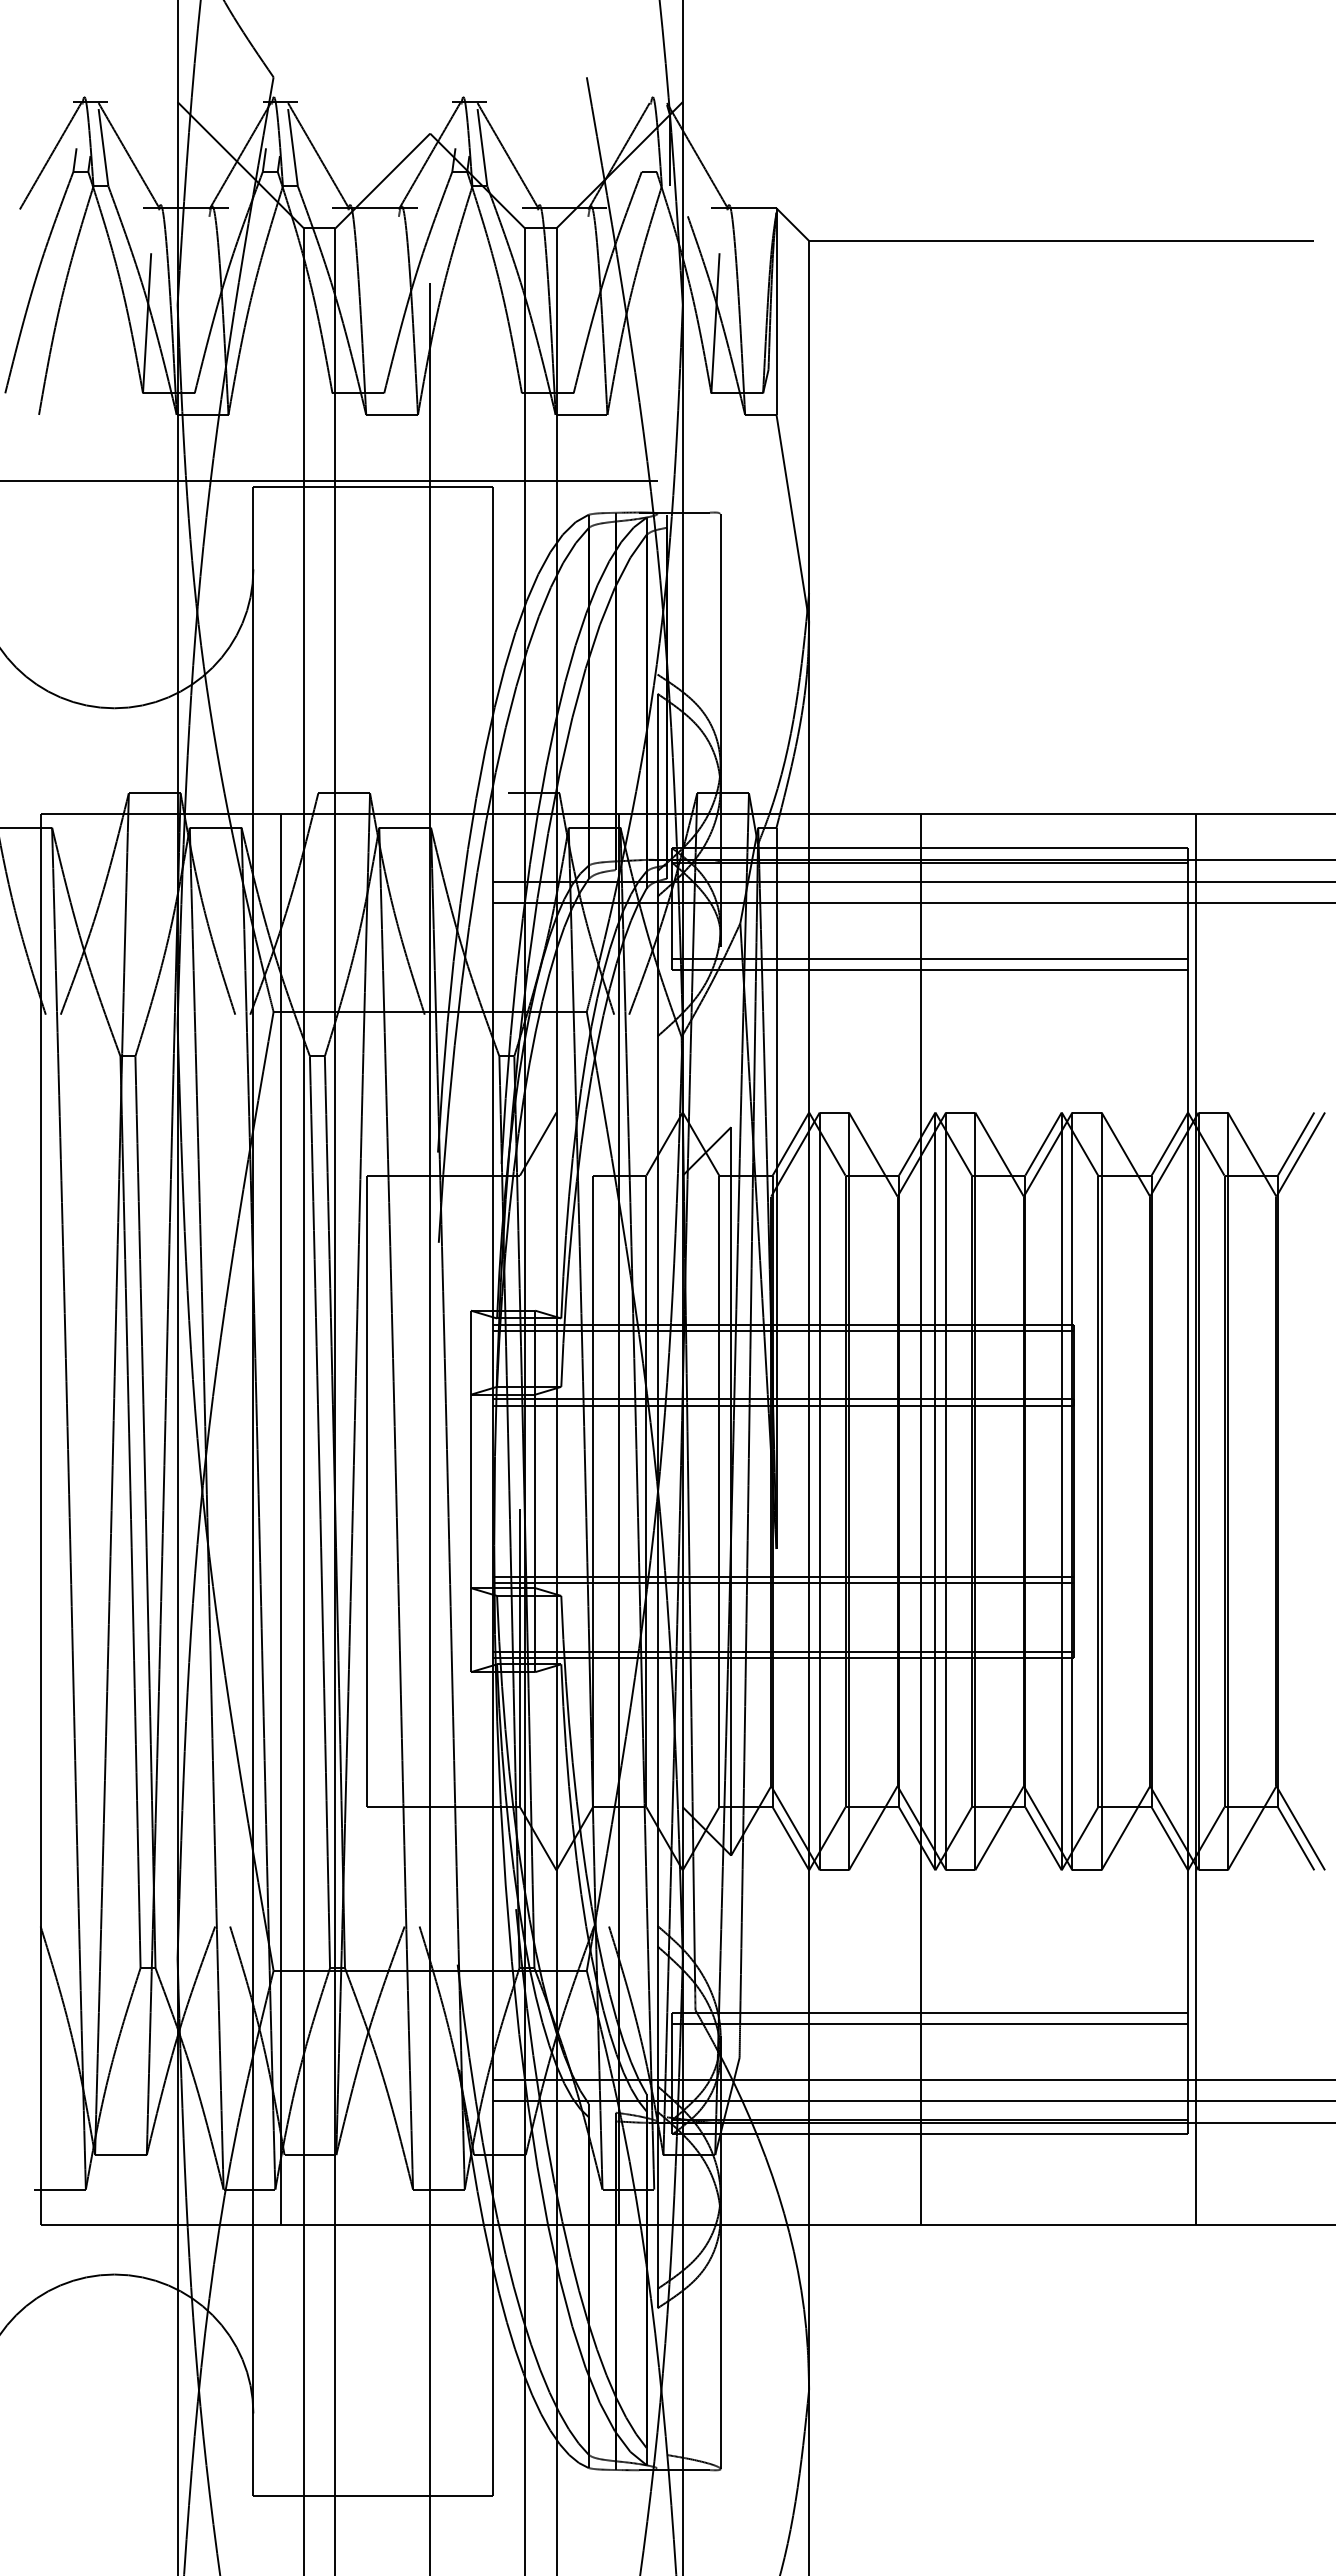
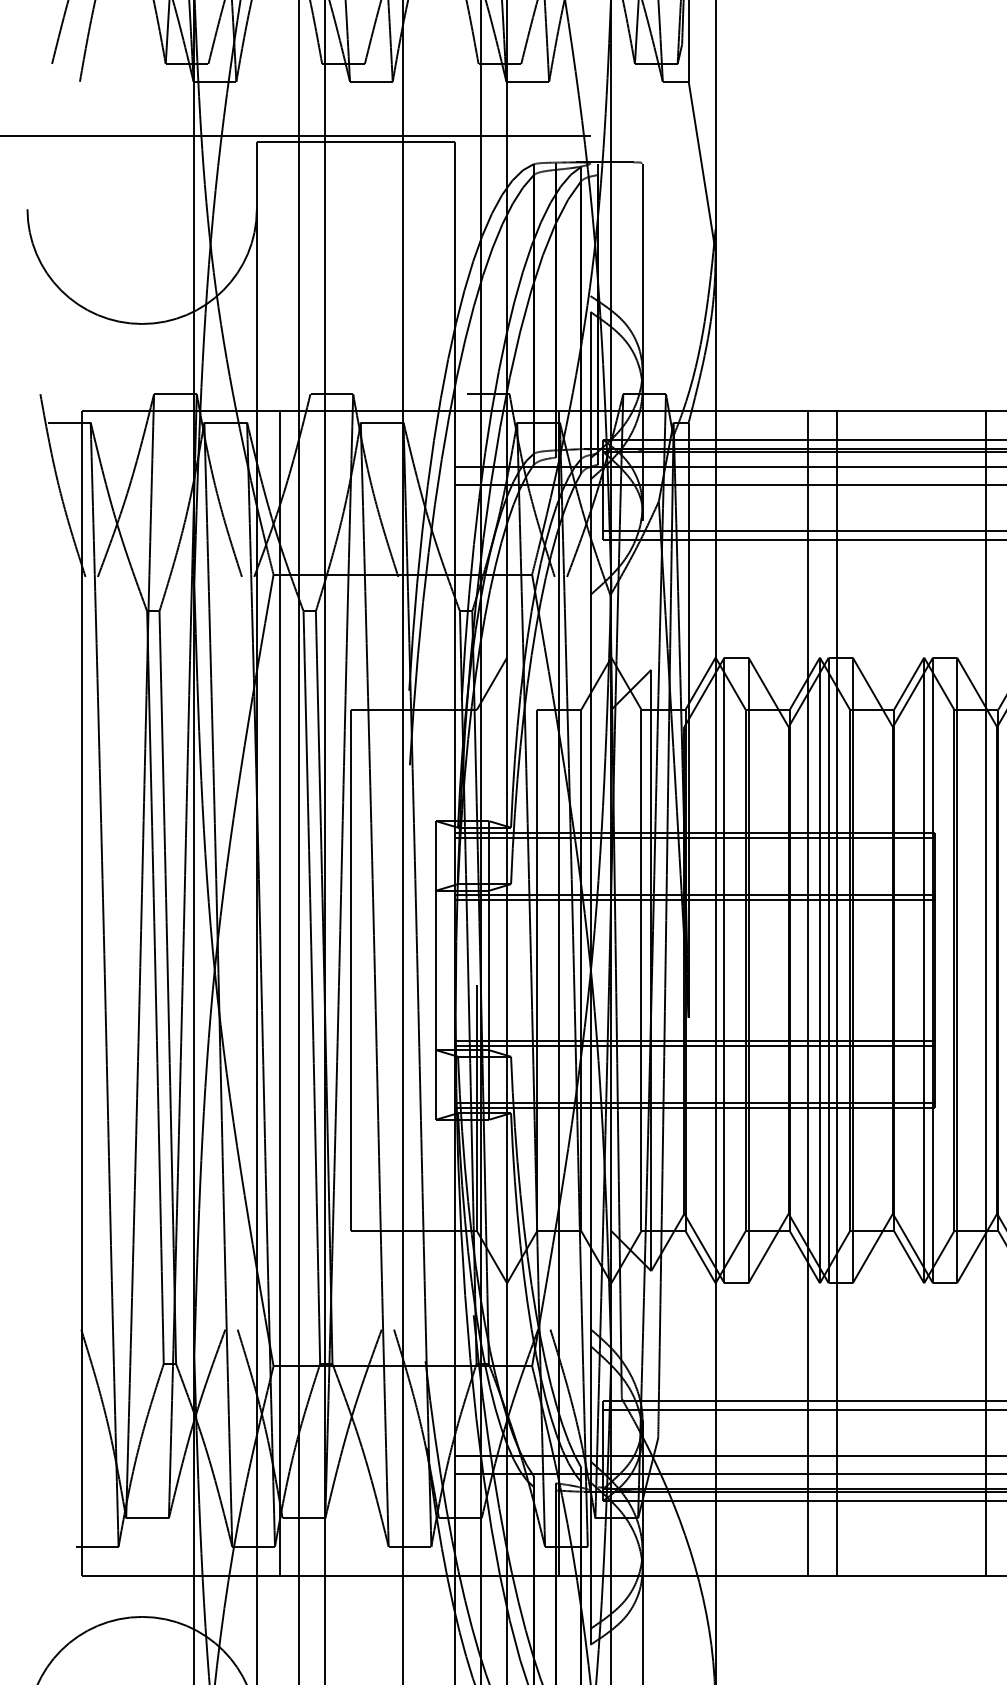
line: (956, 1519) -> (837, 993), added
line: (1136, 1519) -> (985, 993), added

